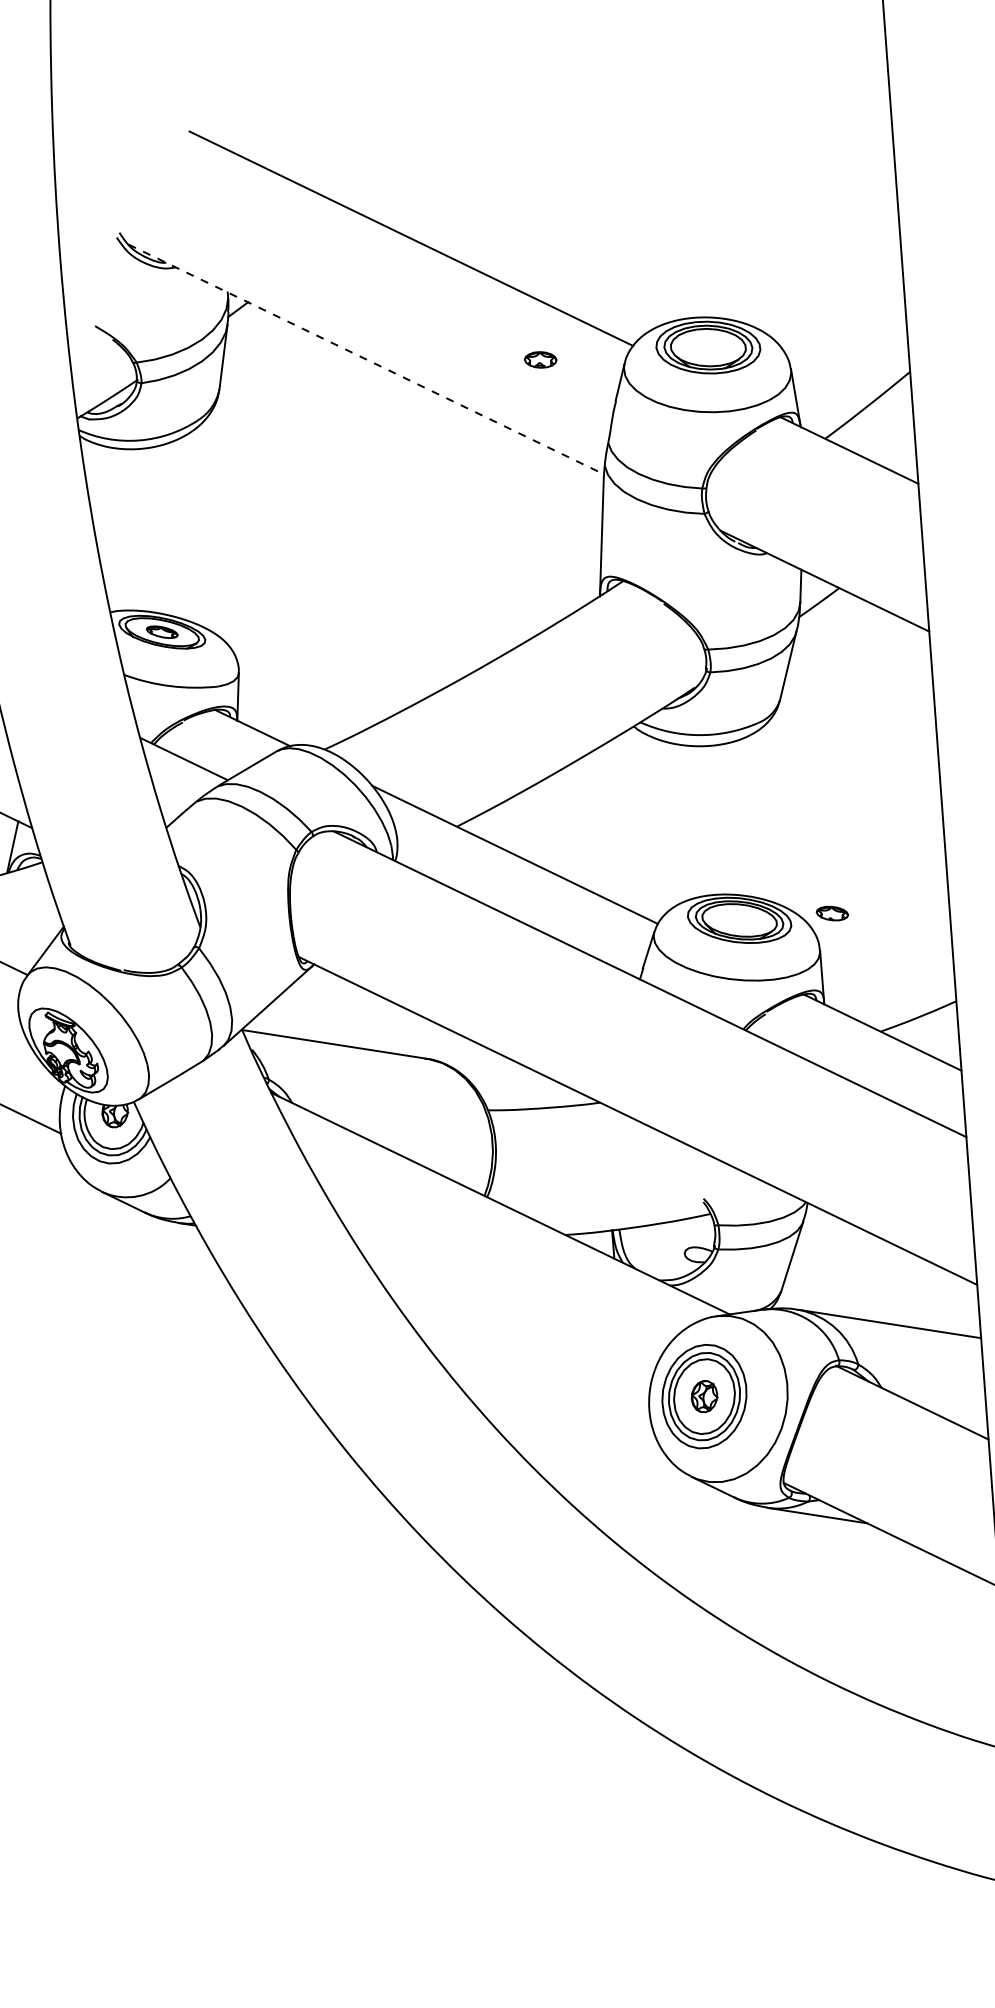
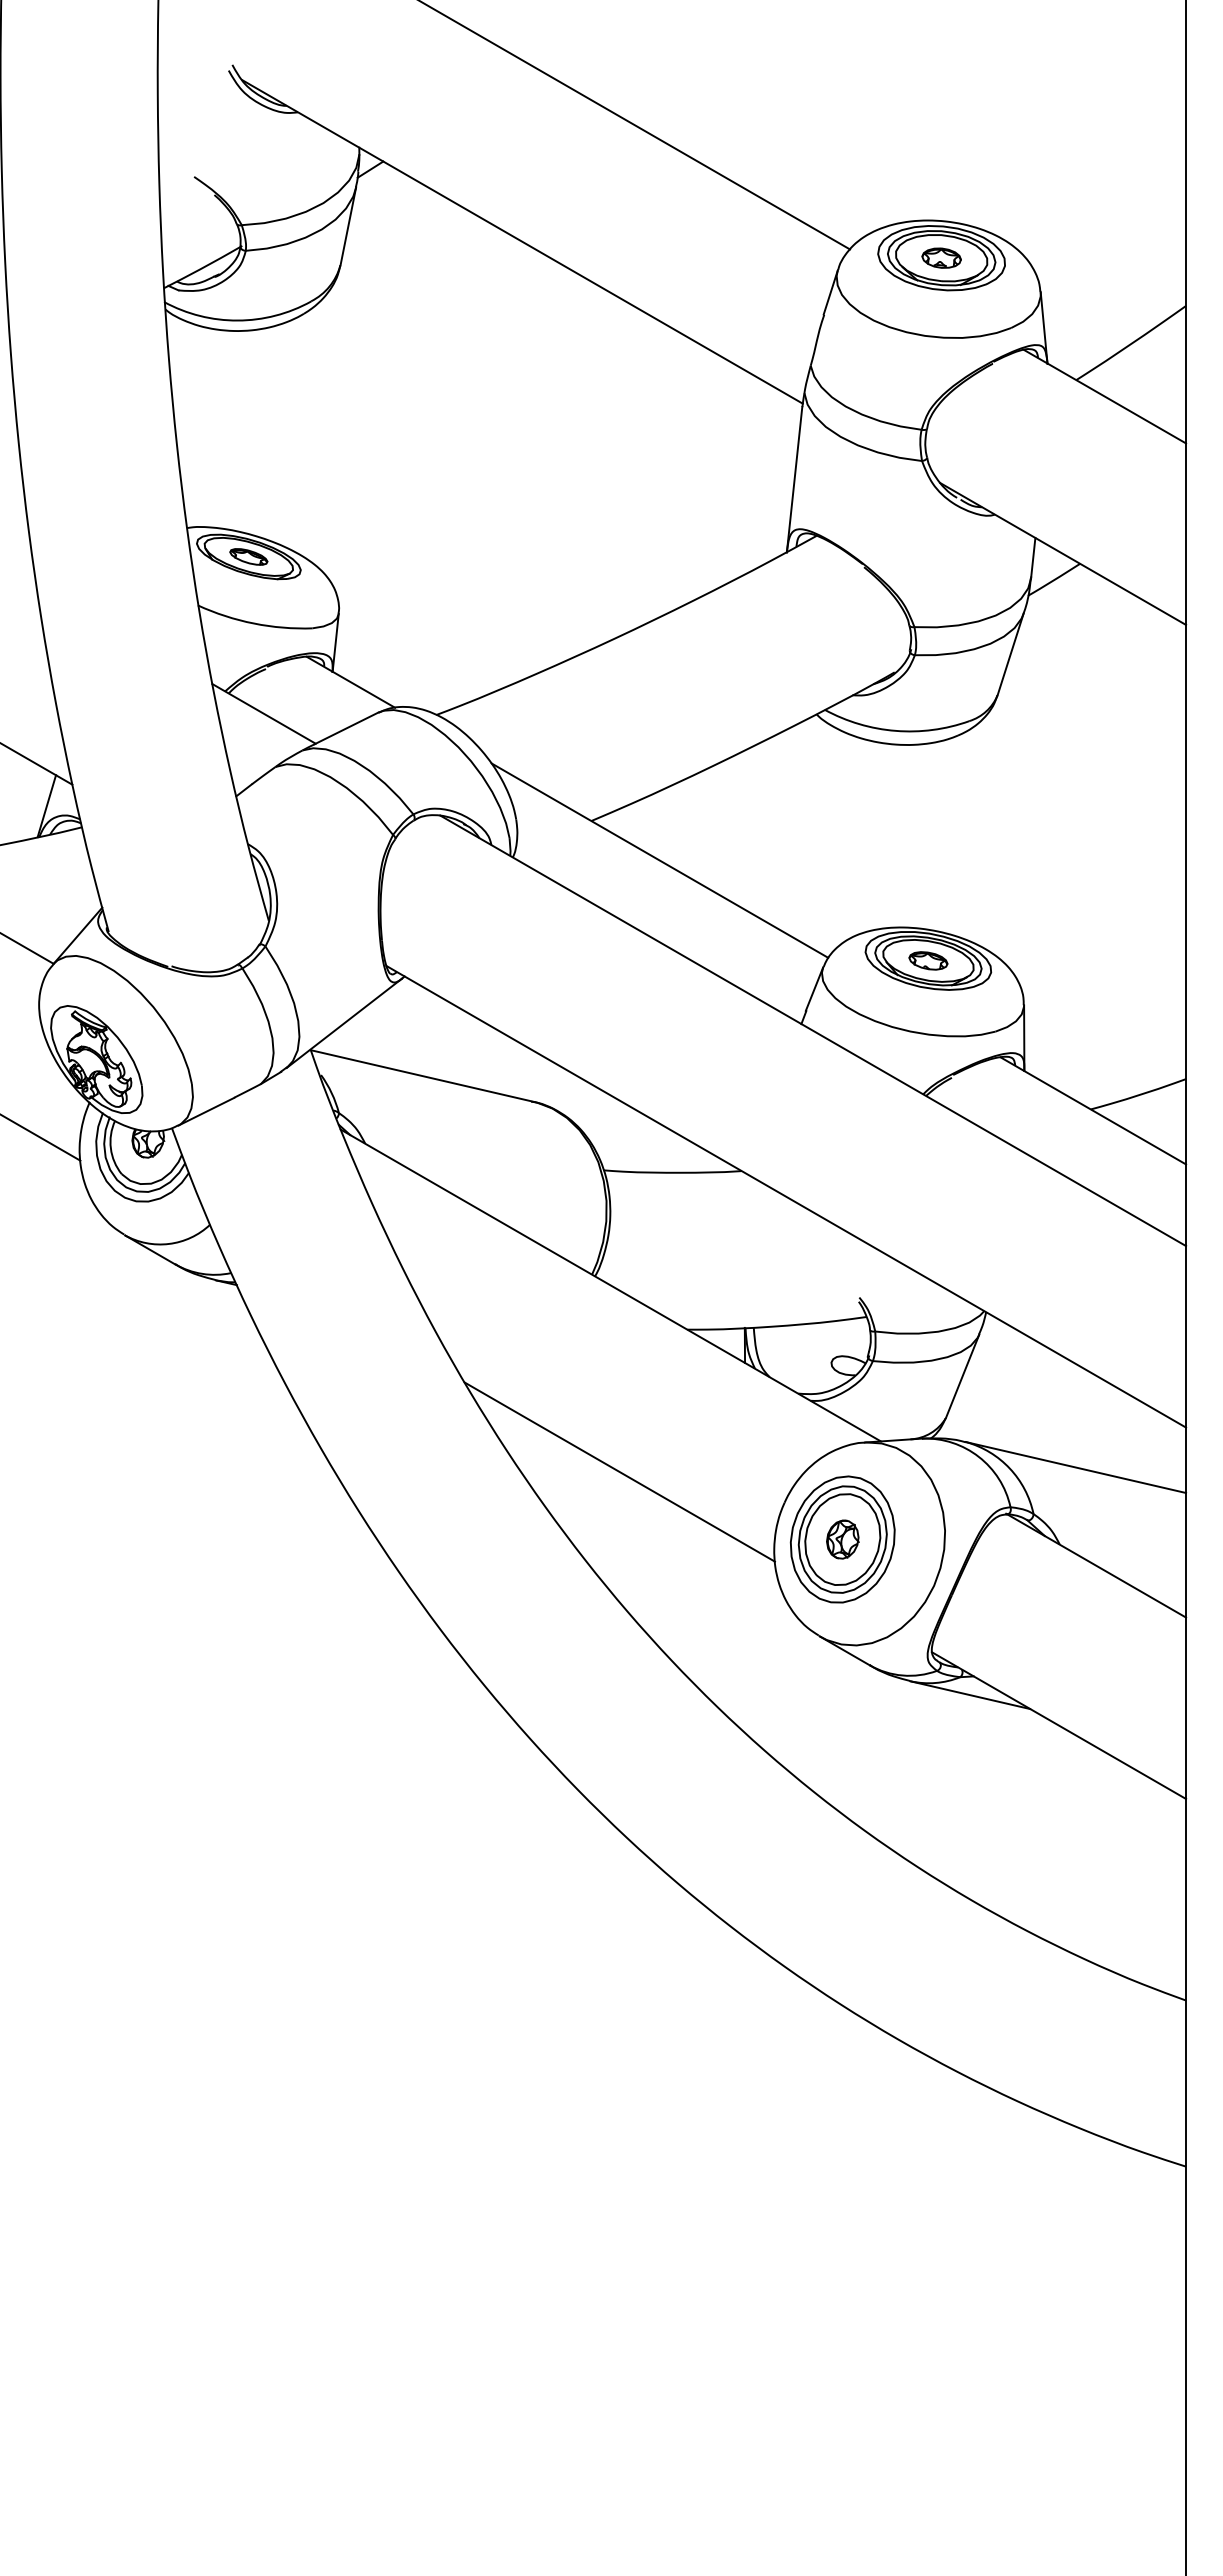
line: (367, 359) -> (523, 242), dashed -> solid
part: (540, 359) -> (941, 257), moved
part: (832, 913) -> (928, 960), moved
line: (518, 1354) -> (619, 1471), added

